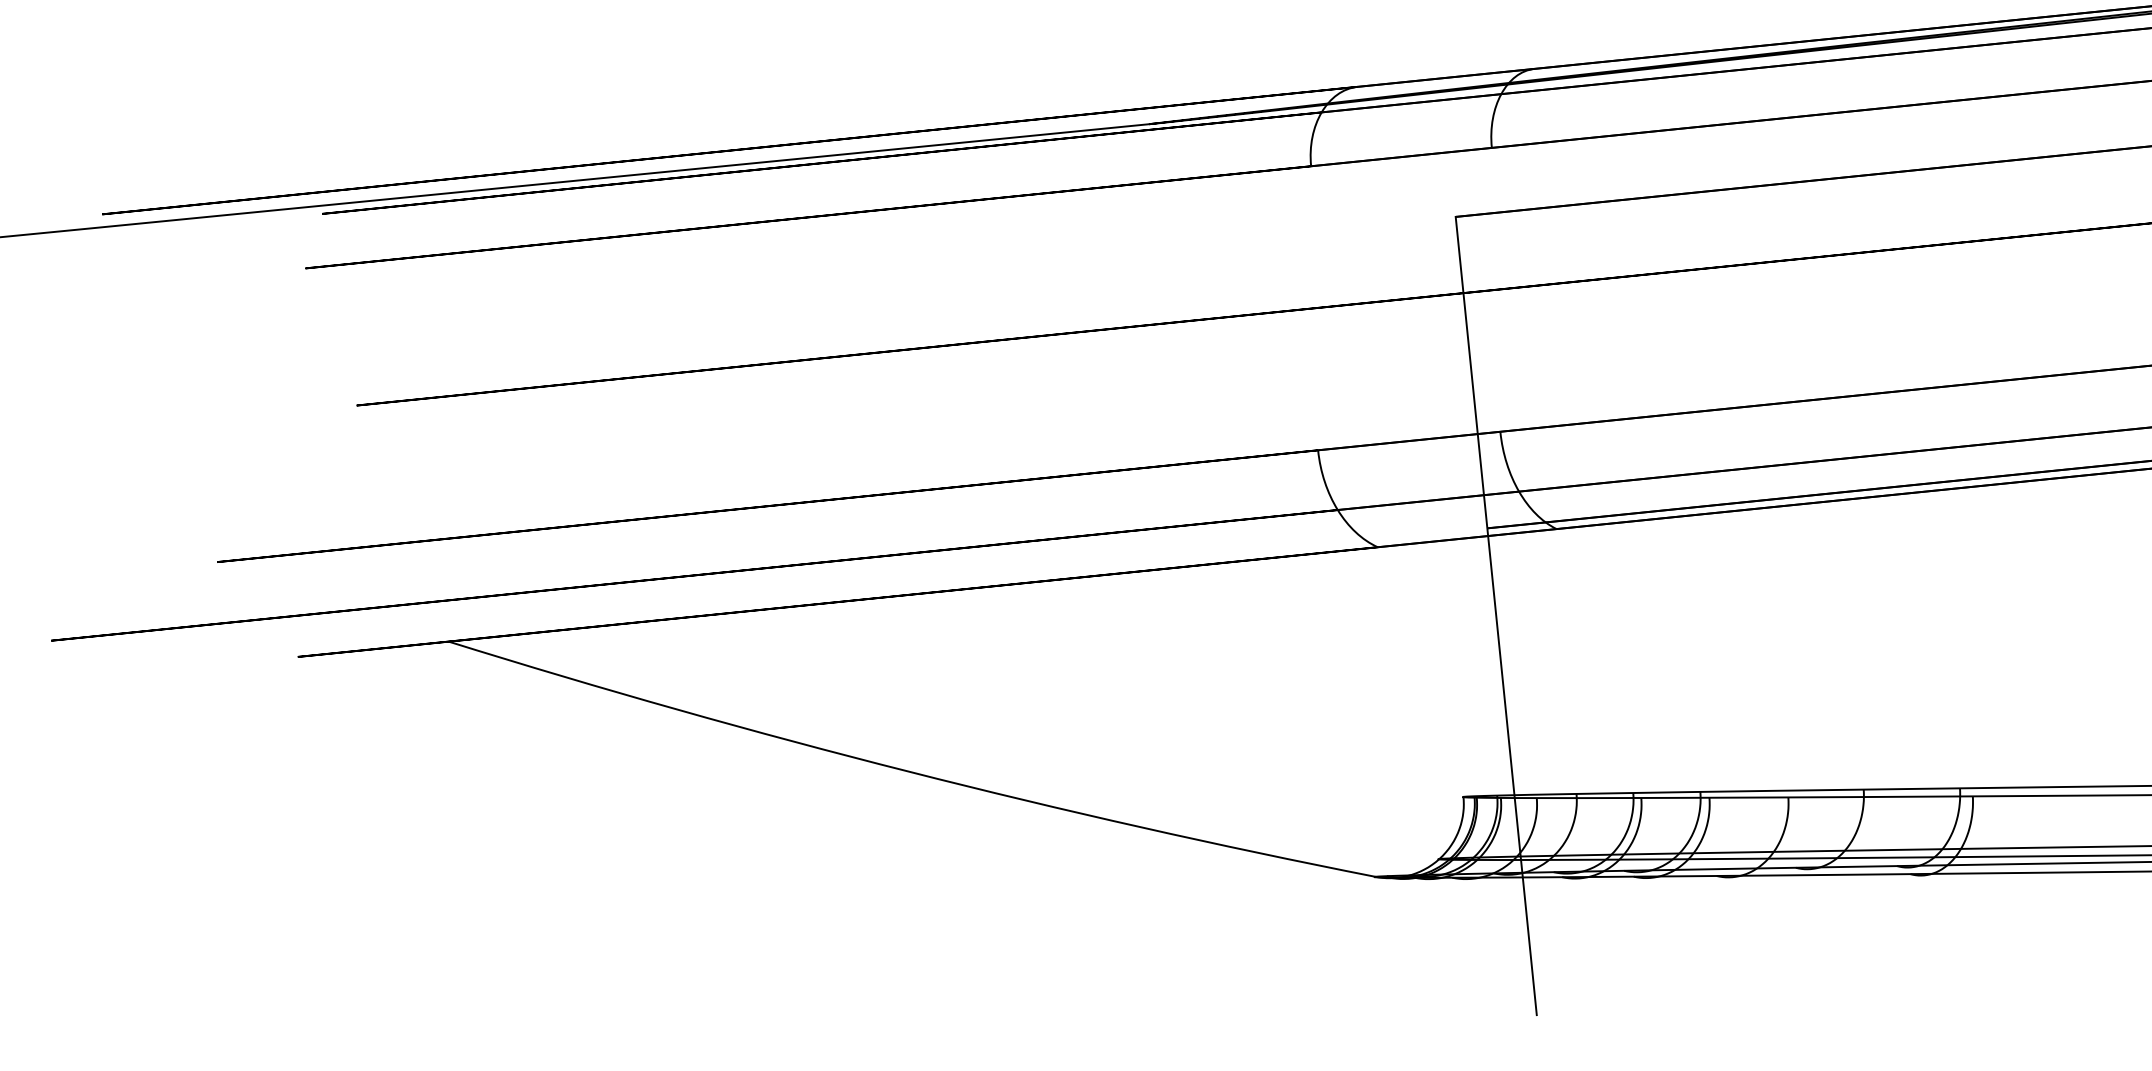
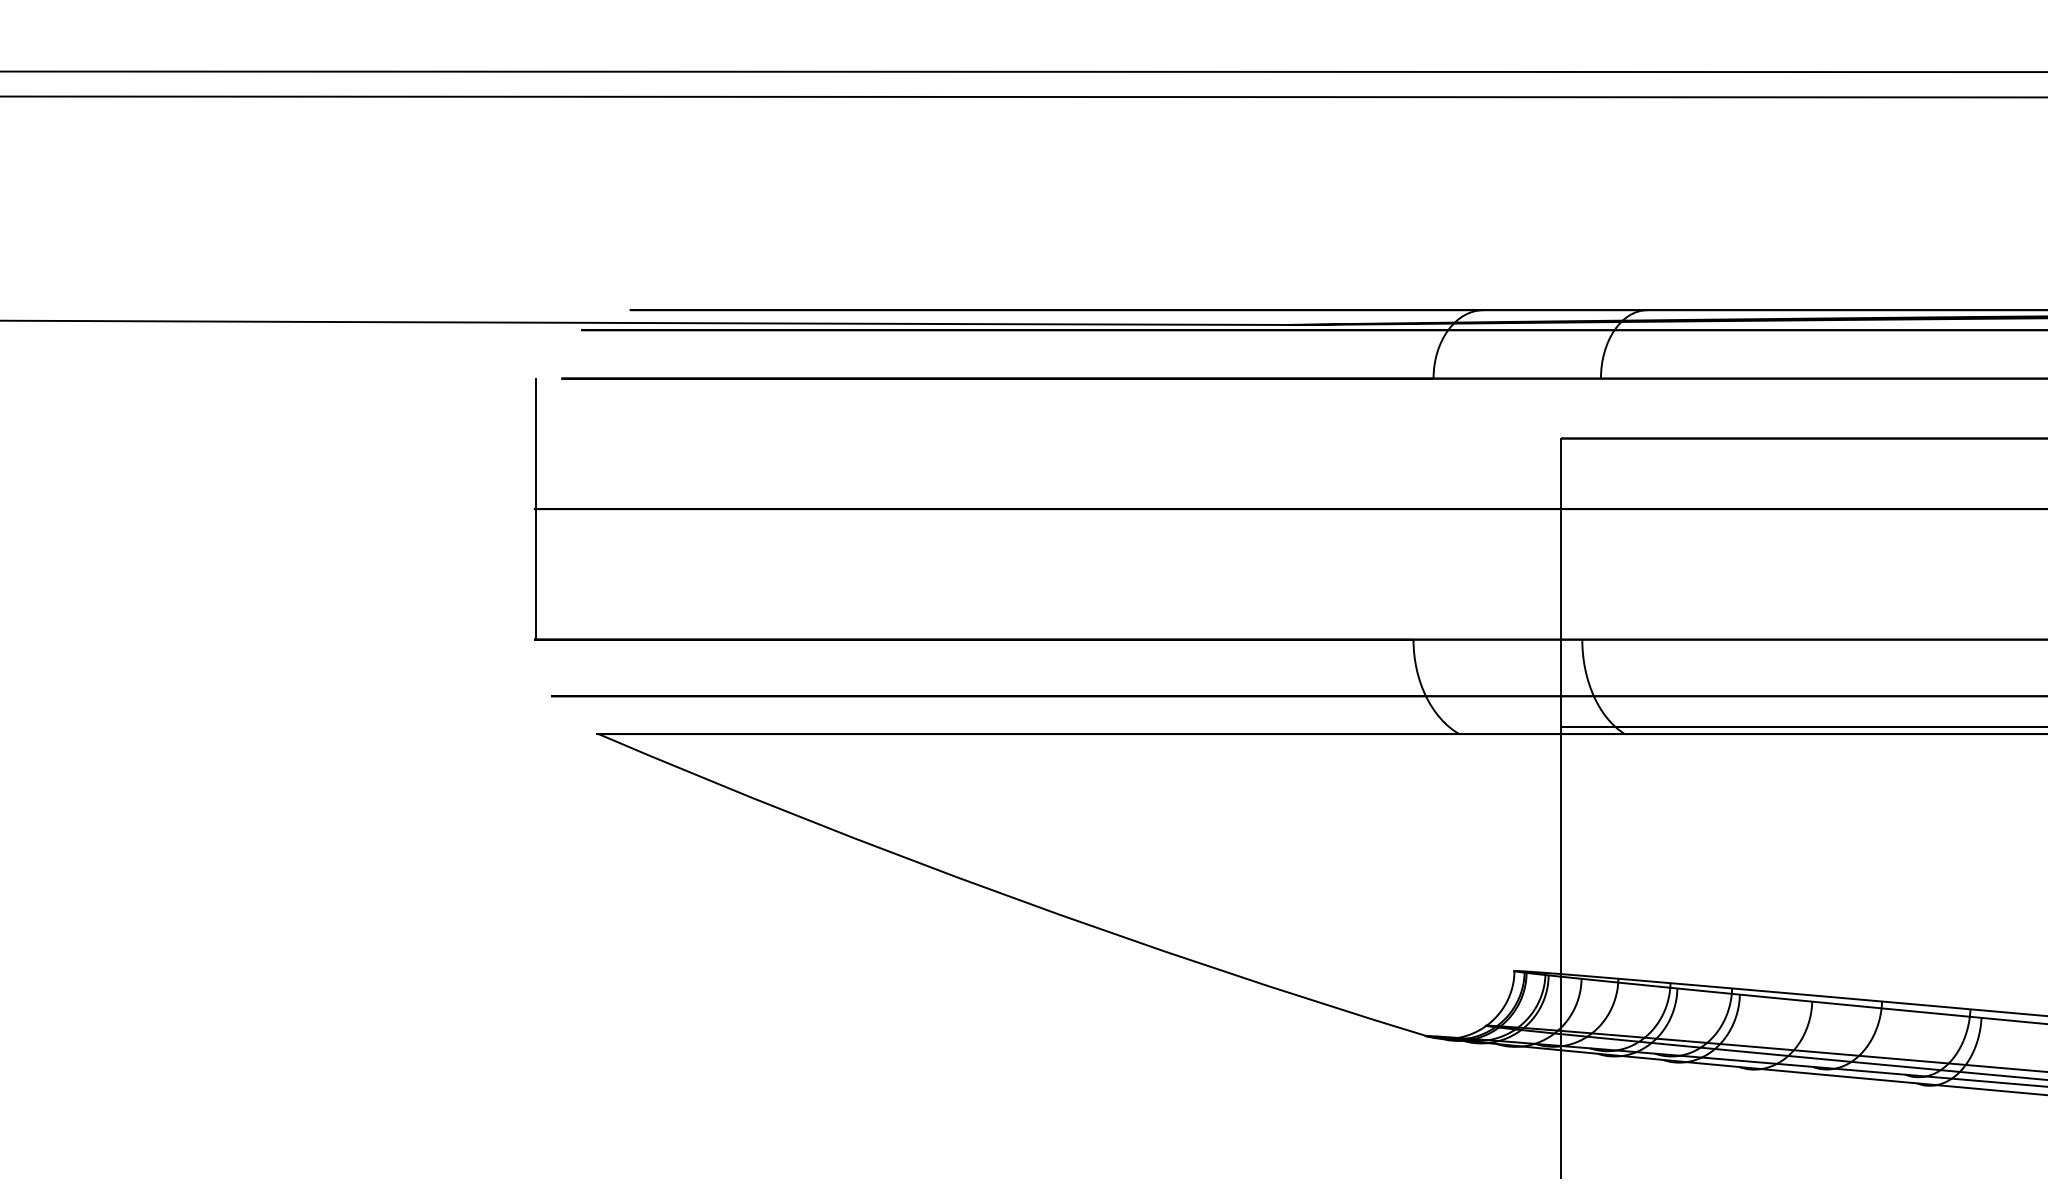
line: (356, 404) -> (536, 508), added

